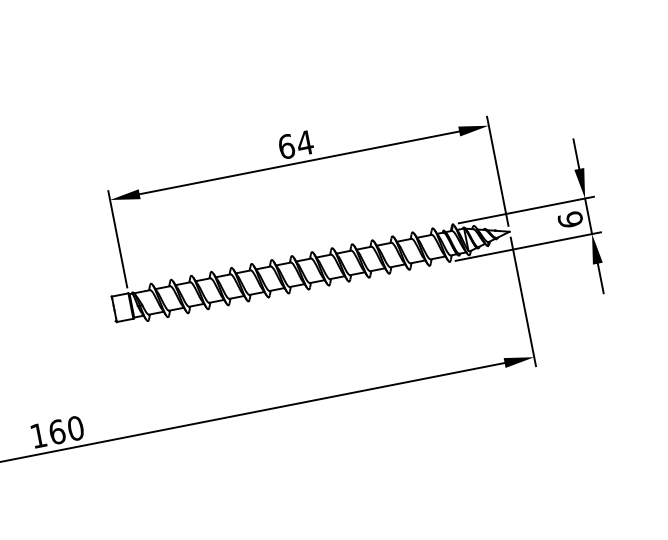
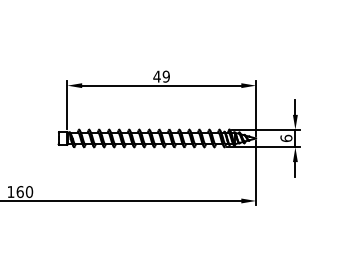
text: (295, 144) -> (161, 76), 64 -> 49

